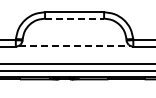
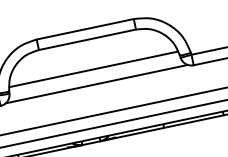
line: (74, 18) -> (87, 39), dashed -> solid
line: (74, 36) -> (93, 69), added
line: (75, 45) -> (98, 83), dashed -> solid

